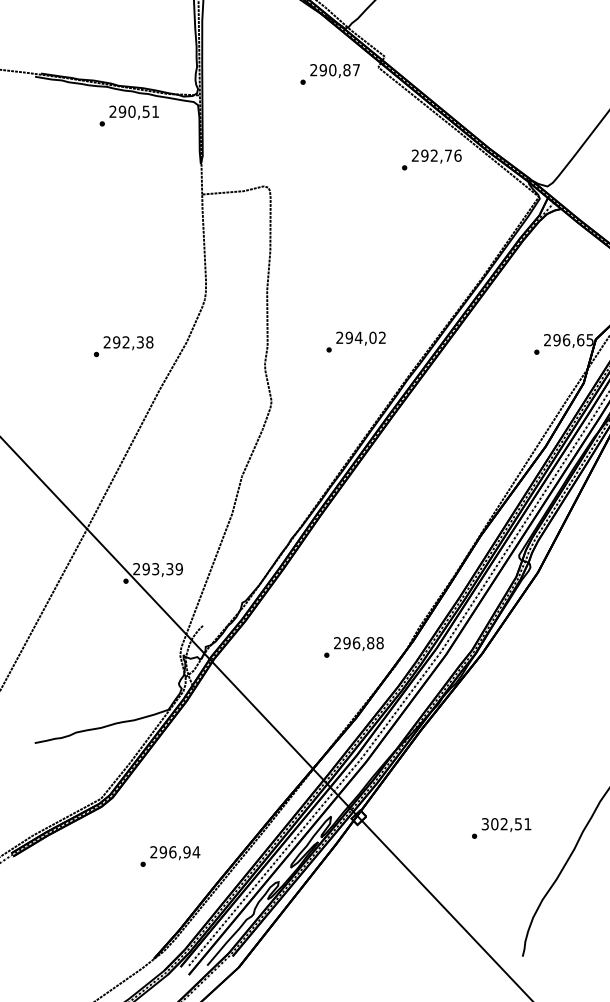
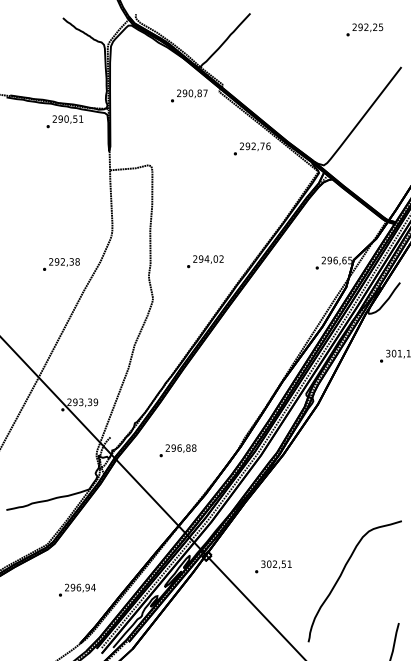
text: (353, 646) -> (177, 450), moved
text: (501, 827) -> (273, 566), moved
text: (170, 855) -> (77, 589), moved

